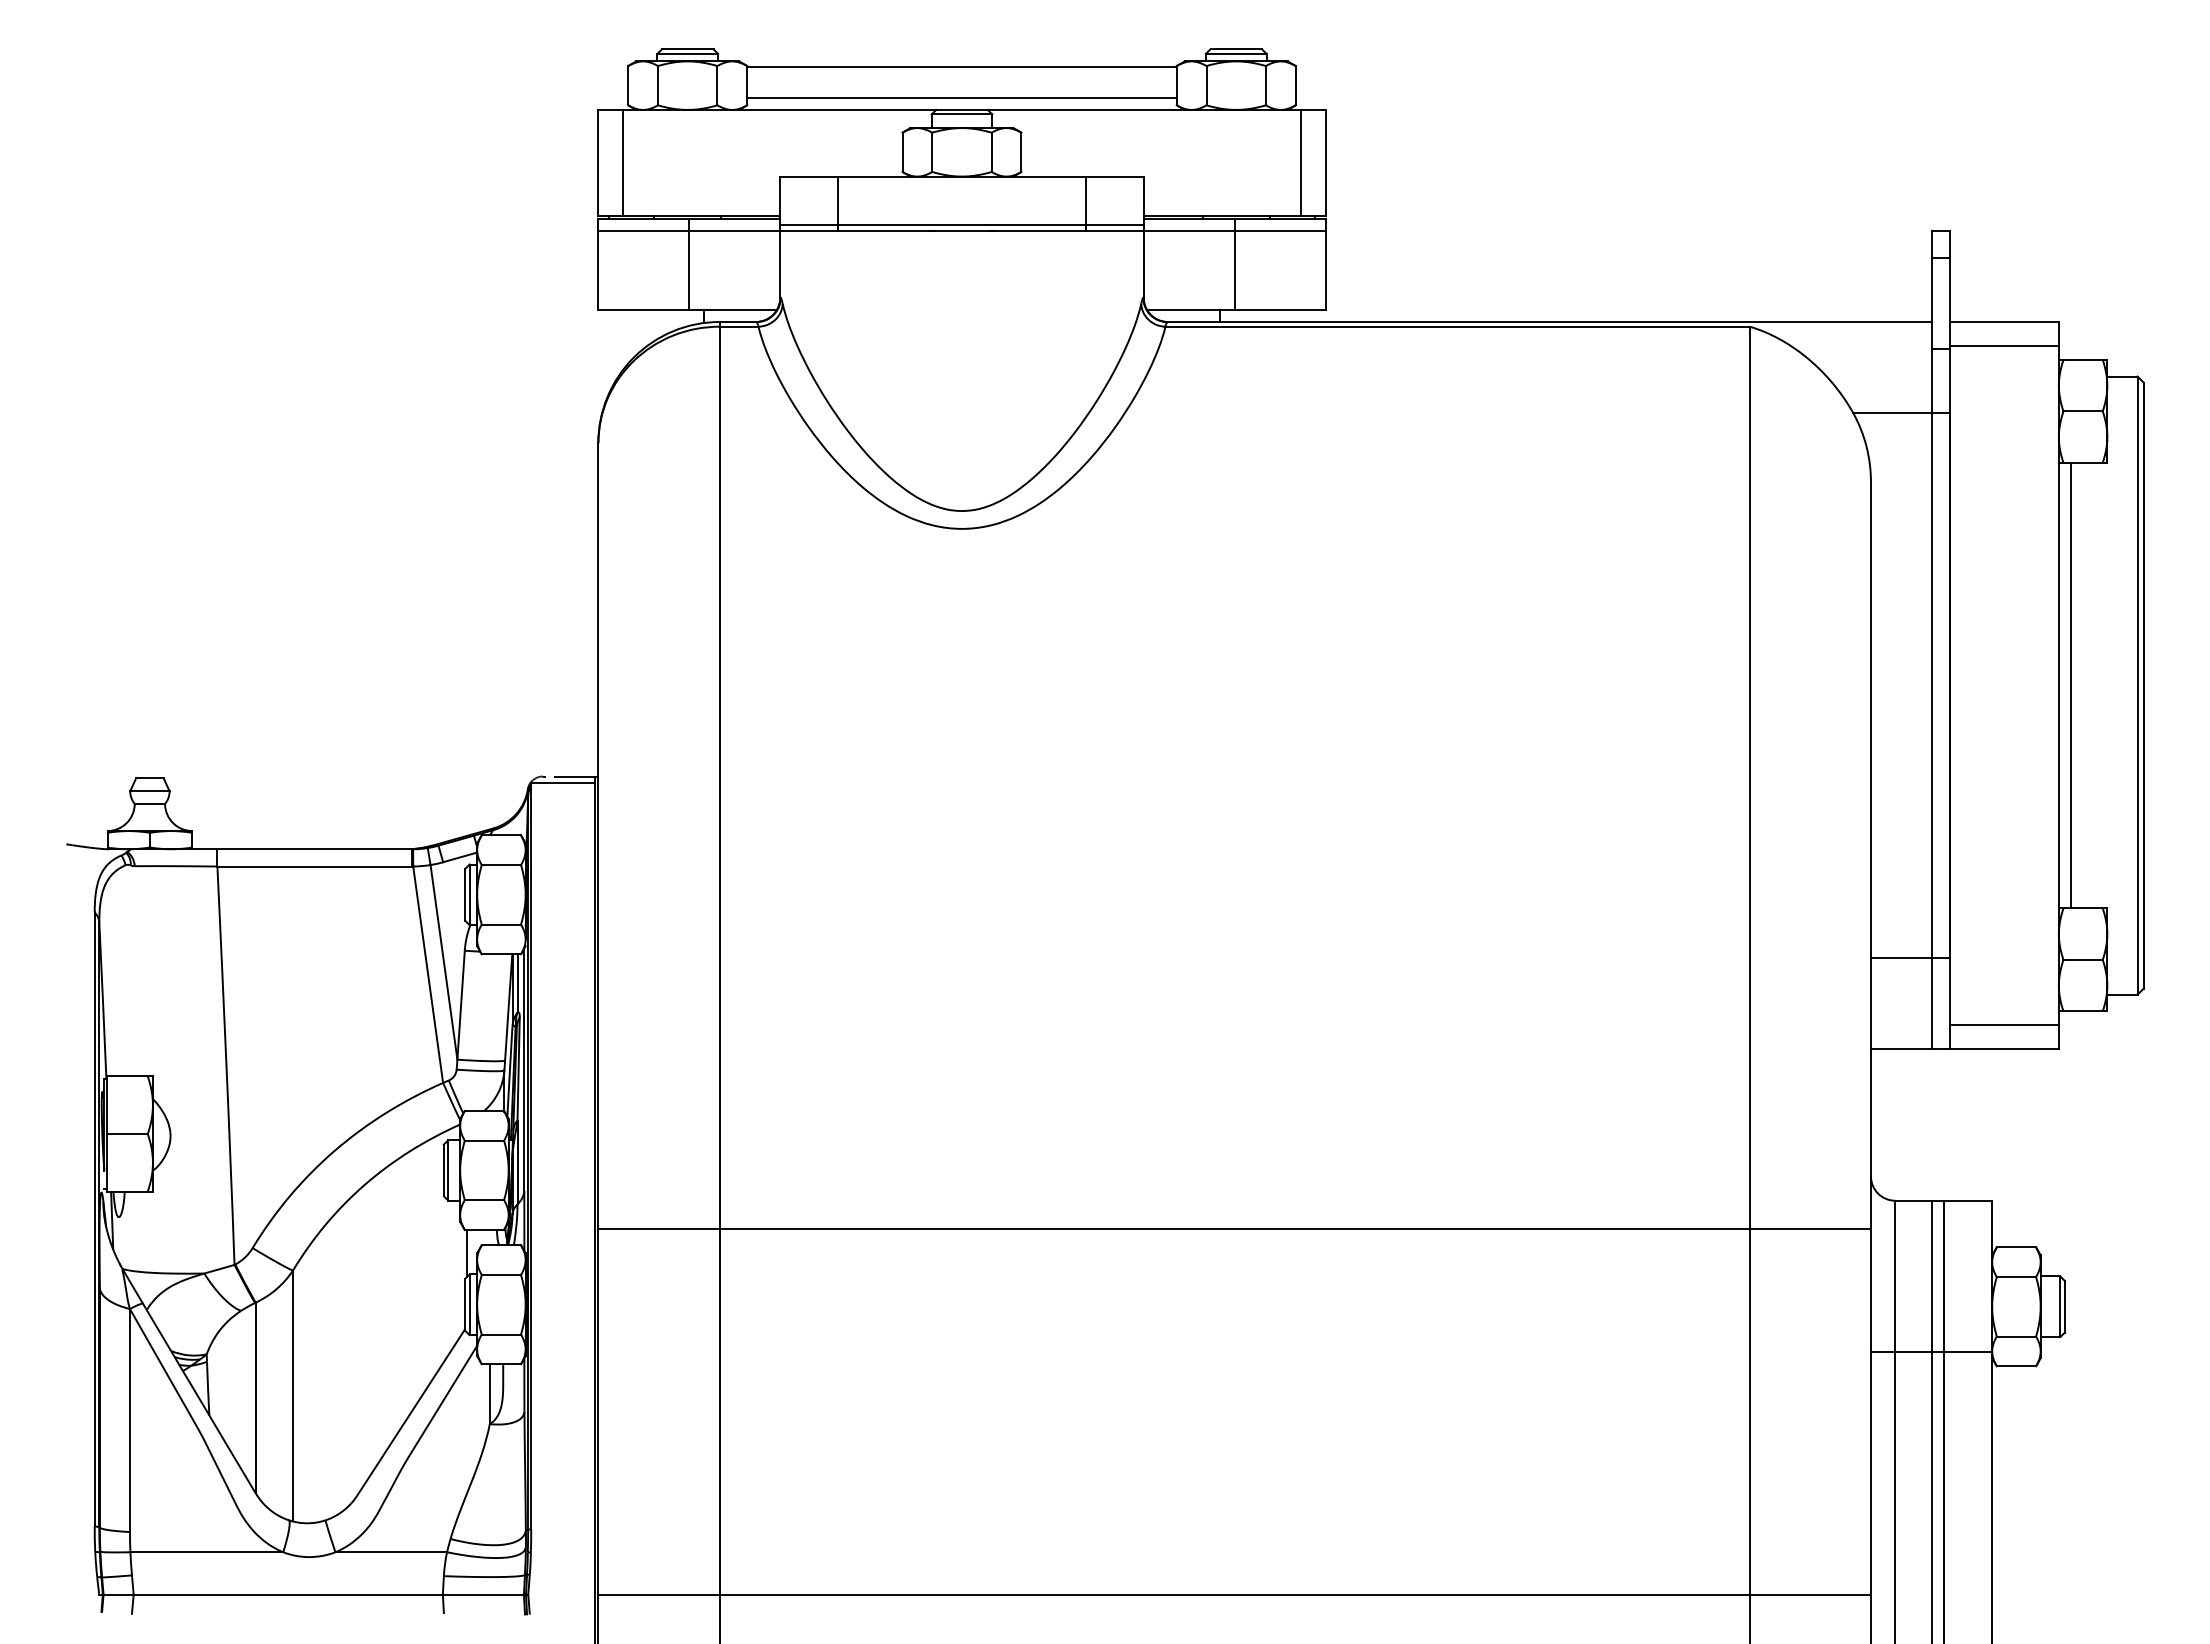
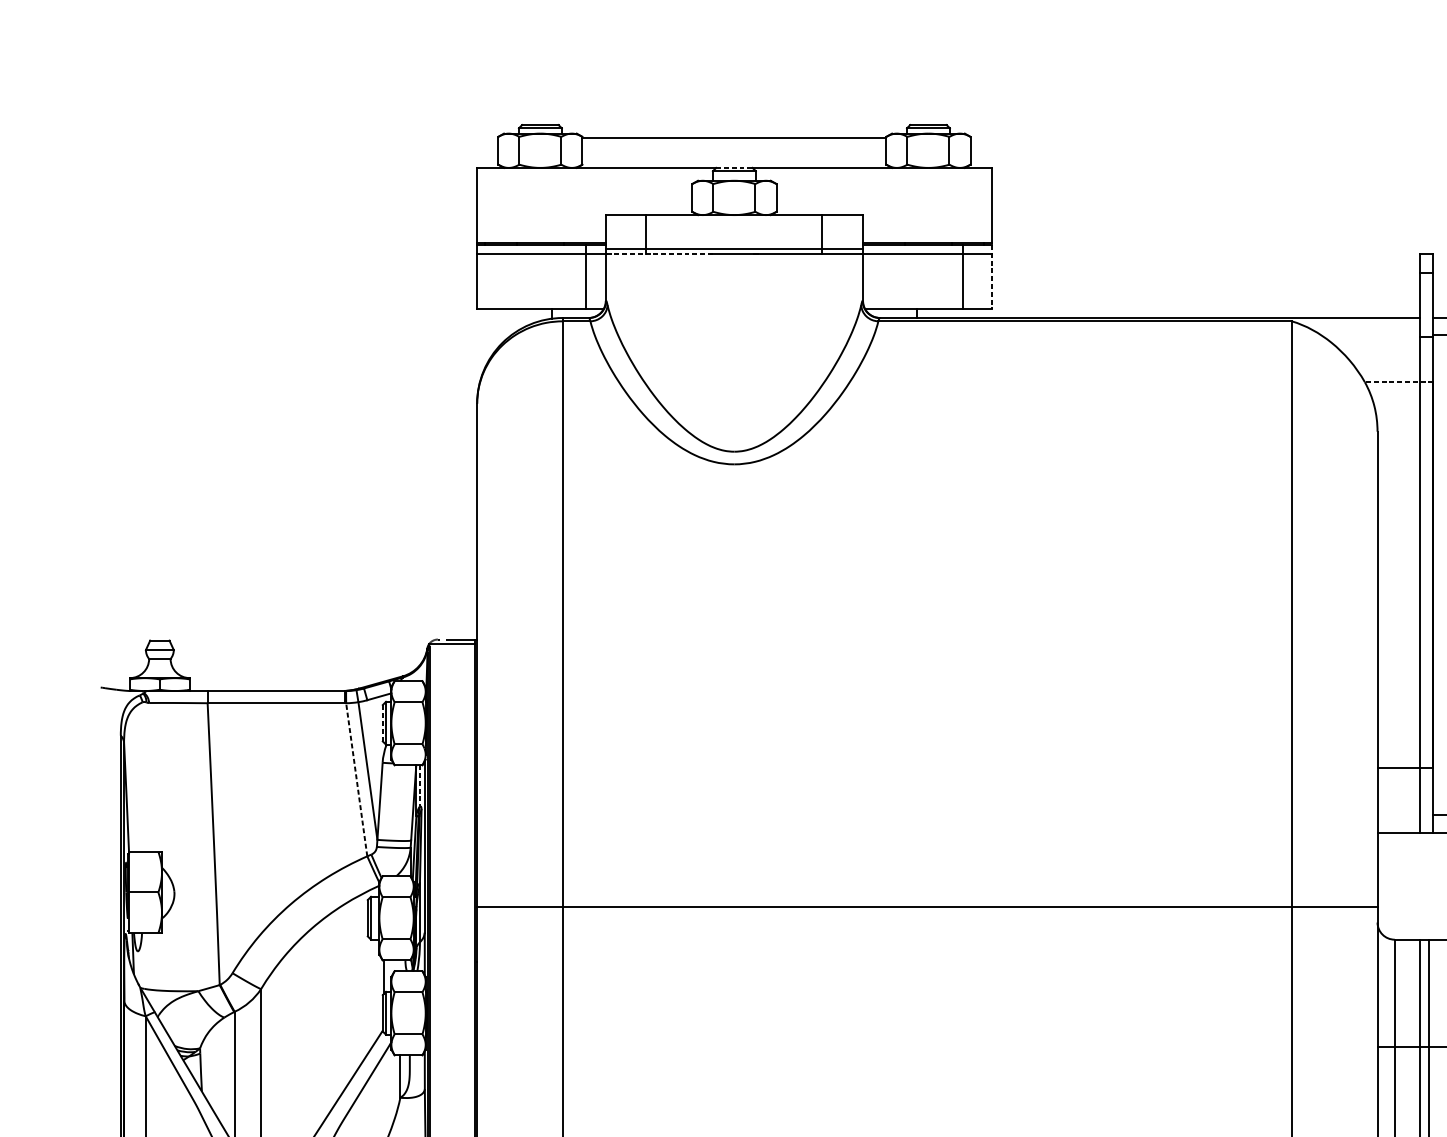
line: (961, 97) -> (734, 159), removed
line: (961, 109) -> (734, 167), solid -> dashed
line: (622, 162) -> (494, 205), removed
line: (1301, 162) -> (974, 205), removed
line: (858, 231) -> (661, 253), solid -> dashed
line: (689, 263) -> (586, 276), moved
line: (1234, 263) -> (963, 276), moved
line: (1325, 264) -> (991, 277), solid -> dashed
line: (1900, 412) -> (1398, 382), solid -> dashed
line: (465, 894) -> (383, 723), solid -> dashed
line: (428, 974) -> (356, 779), solid -> dashed
line: (517, 983) -> (419, 785), solid -> dashed
line: (1234, 1229) -> (927, 906), moved

